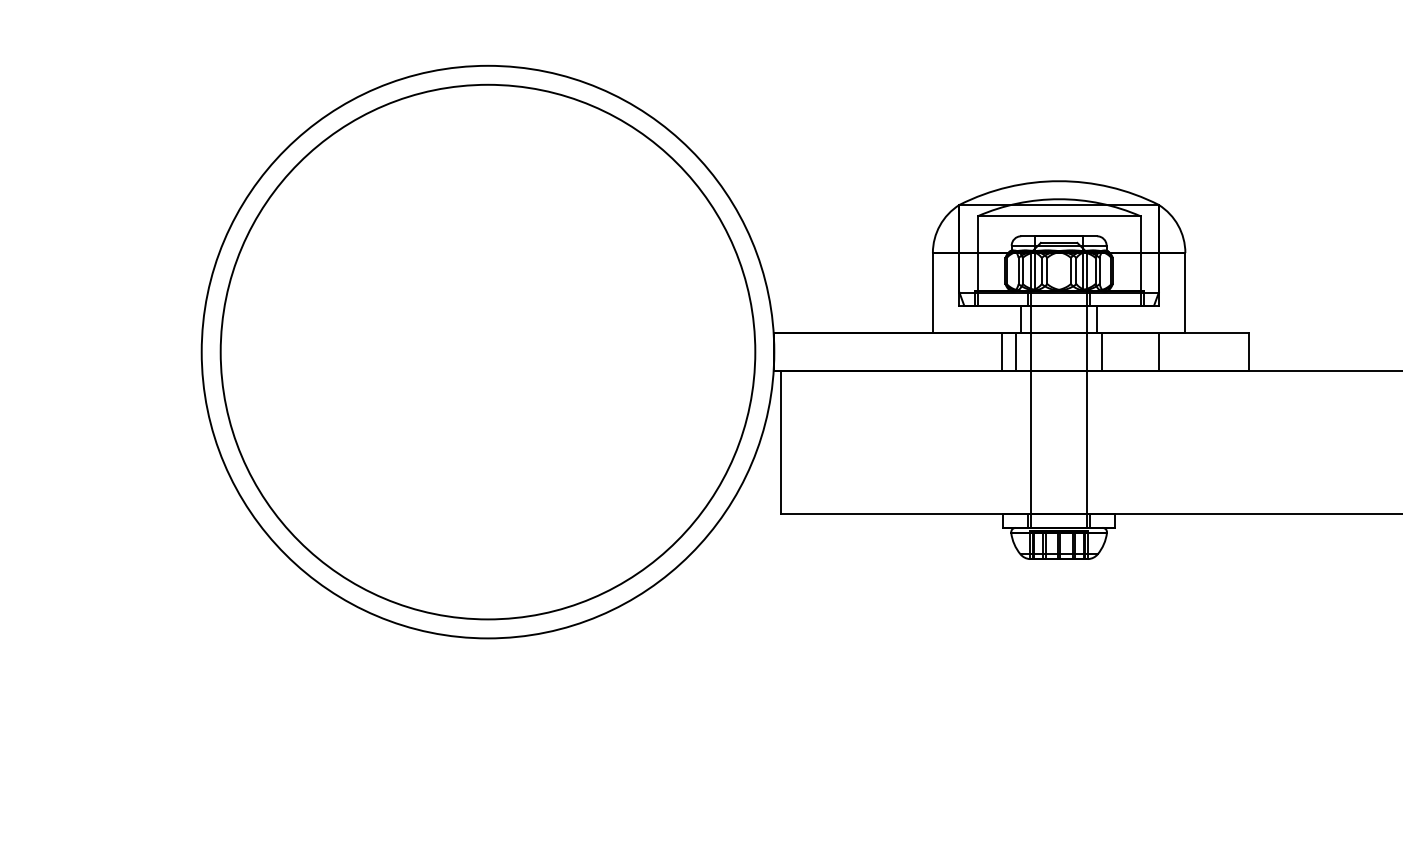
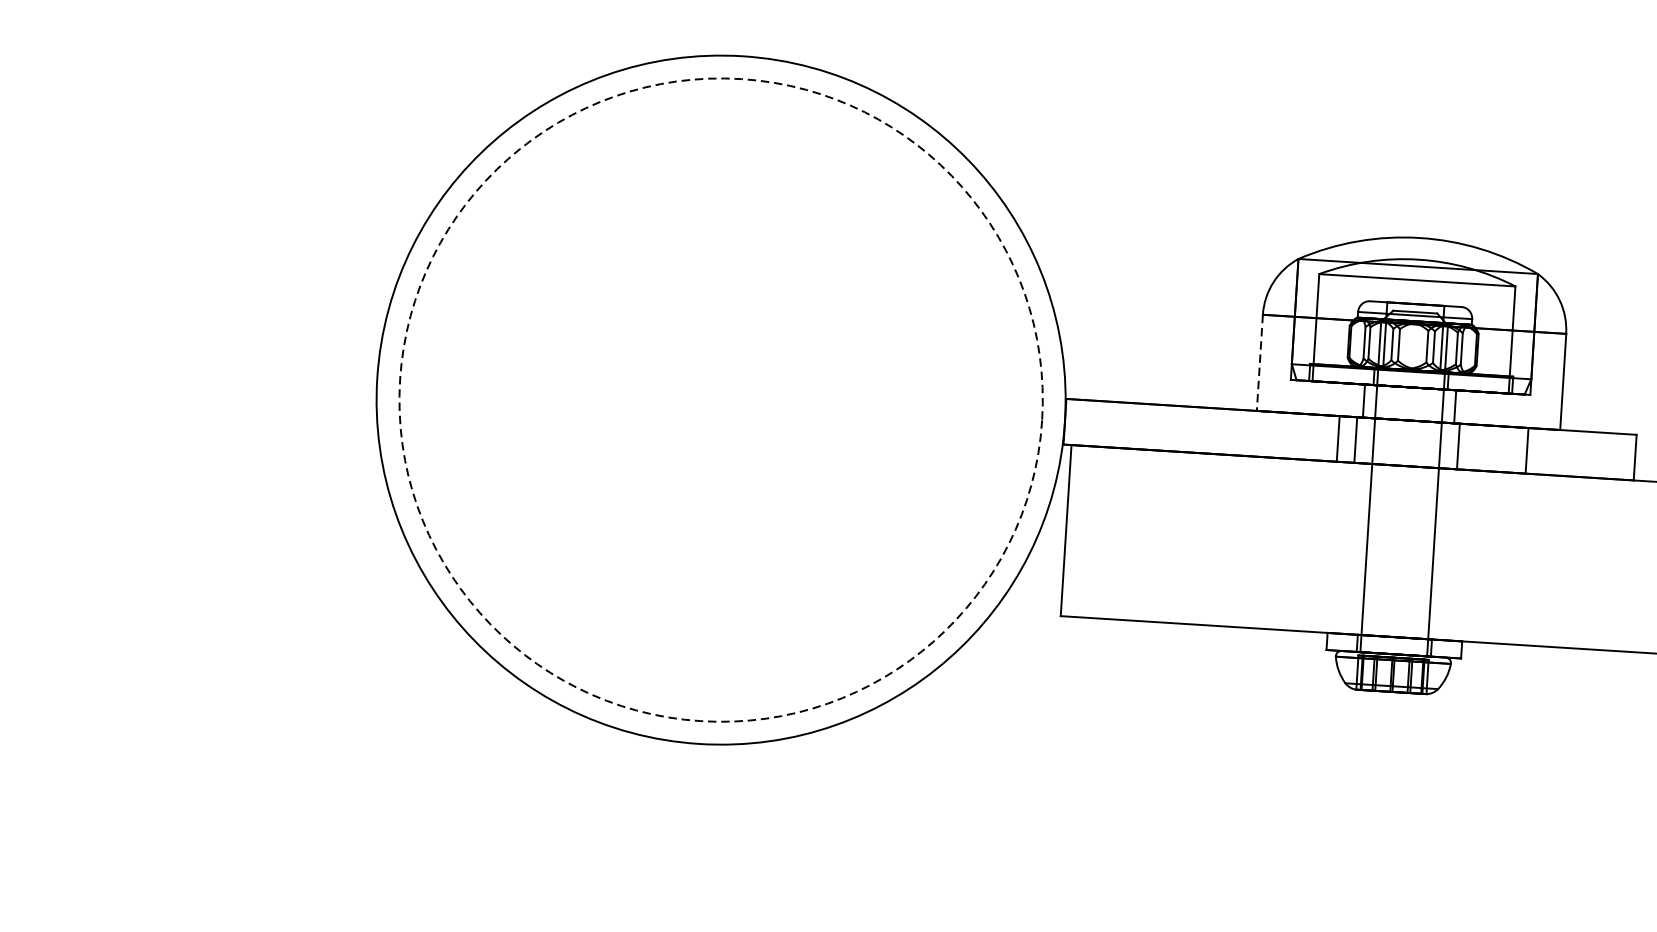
line: (932, 293) -> (1259, 363), solid -> dashed
circle: (487, 351) -> (720, 399), solid -> dashed

